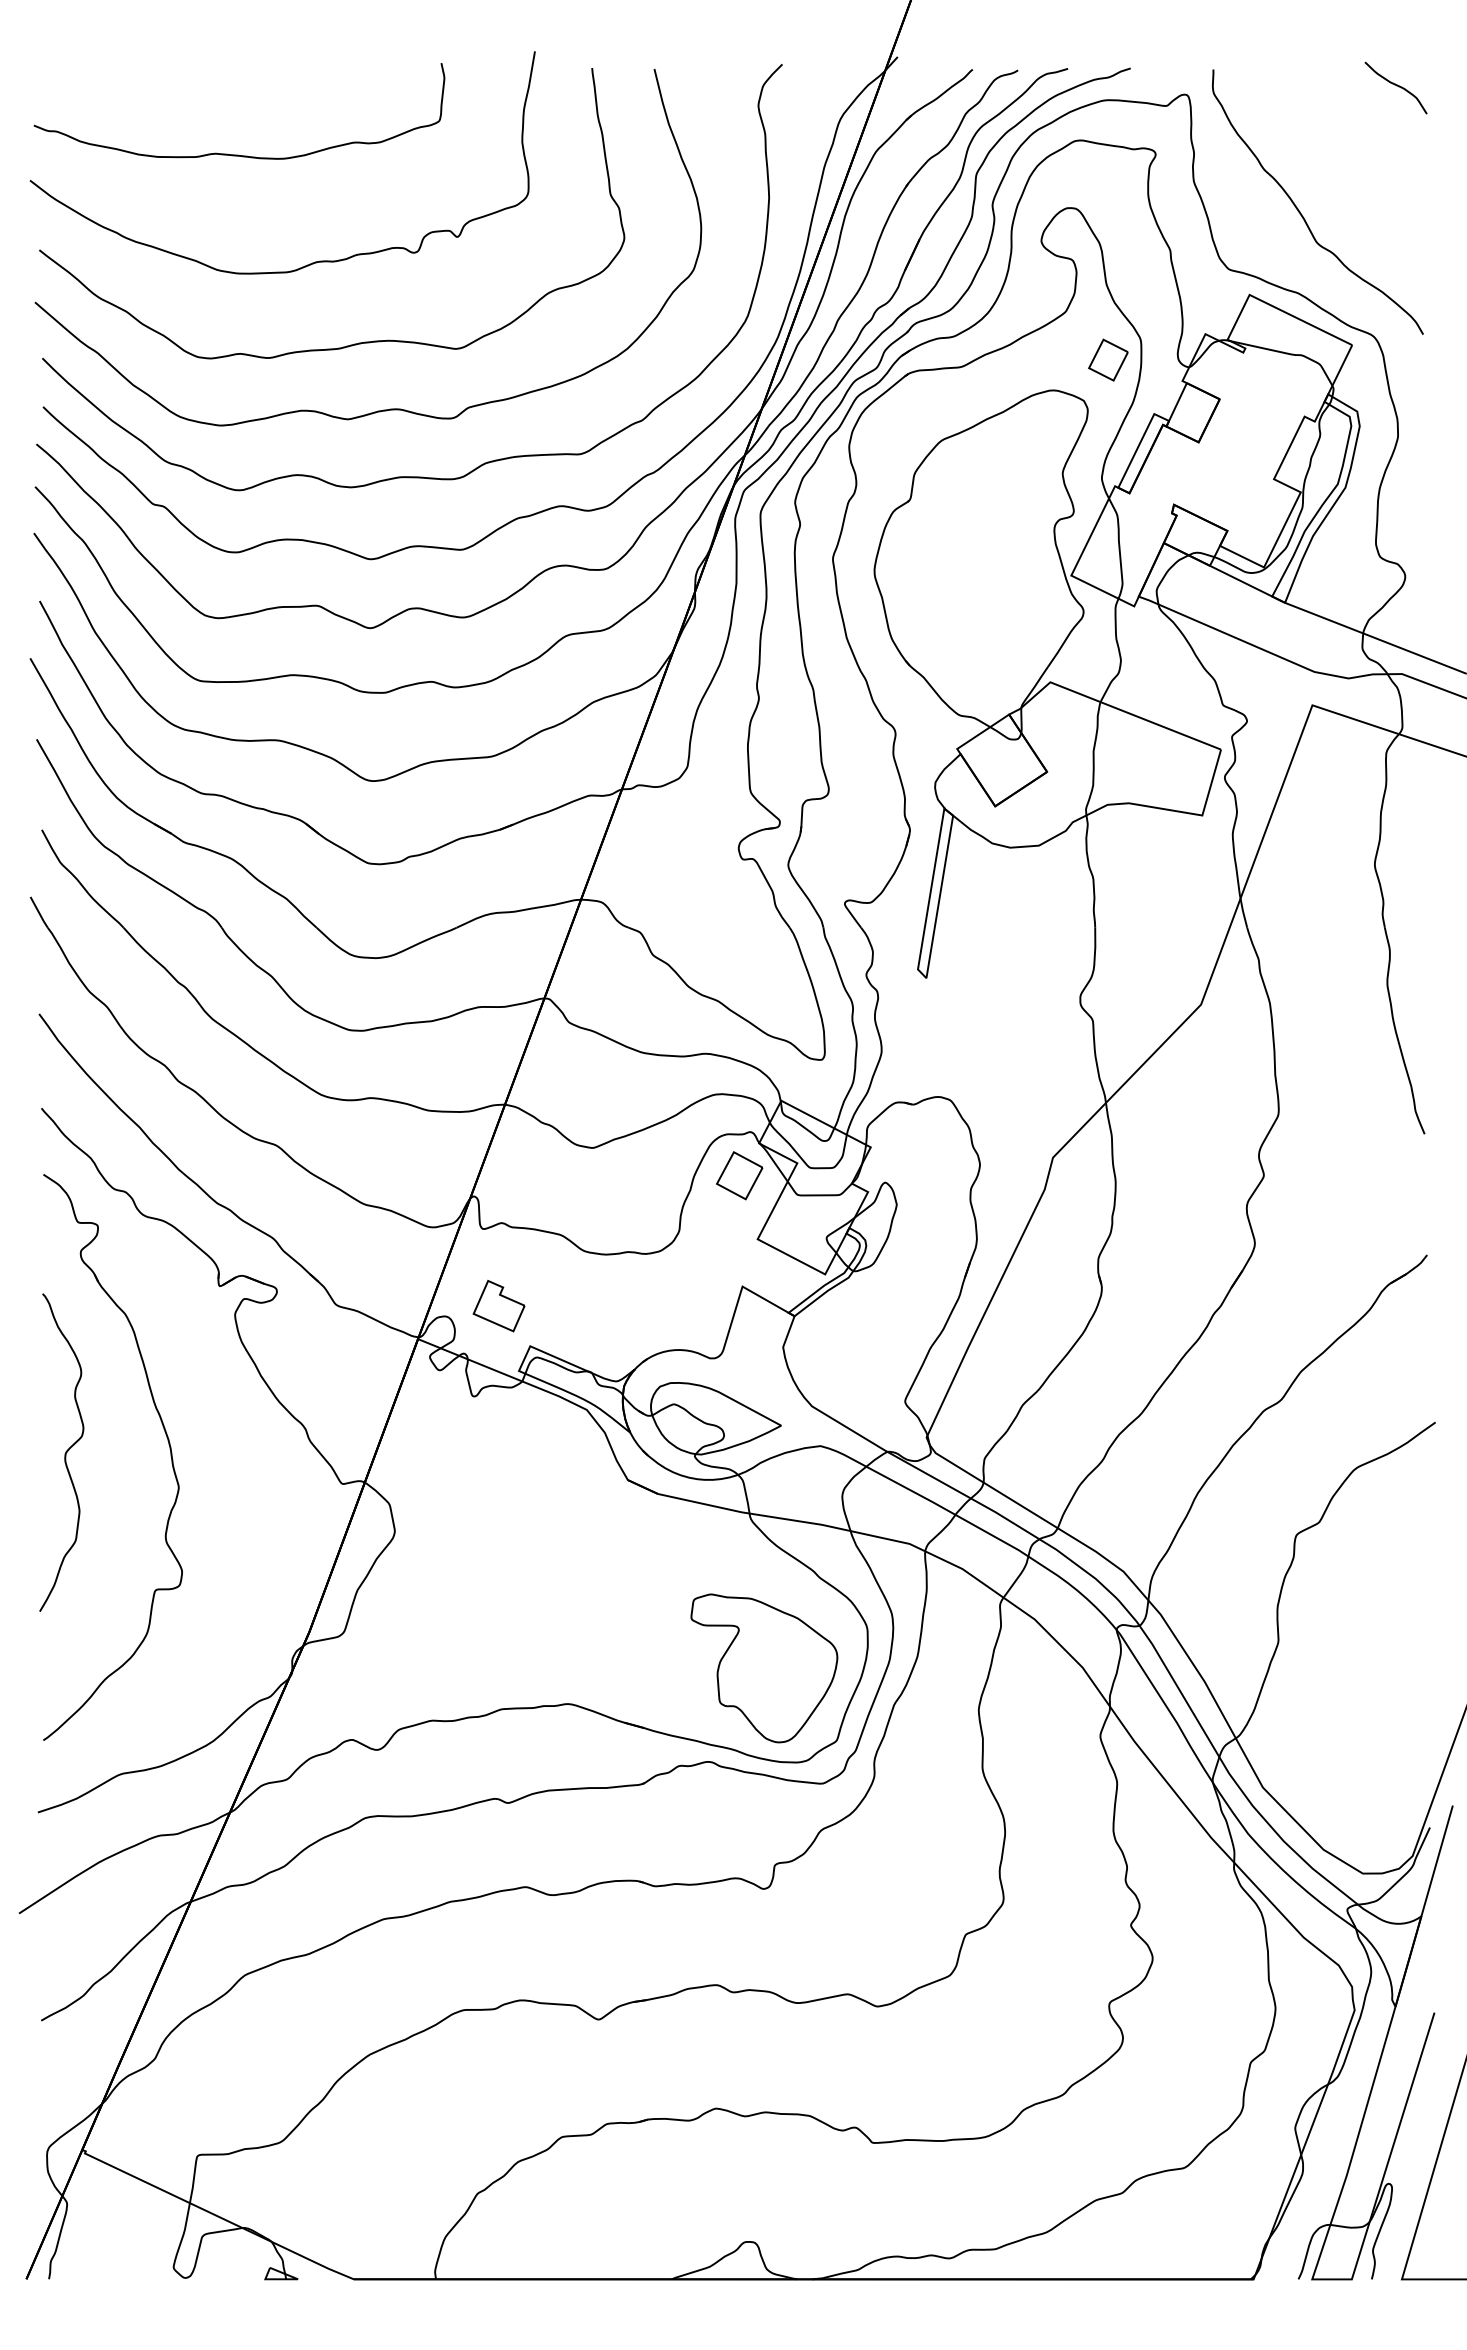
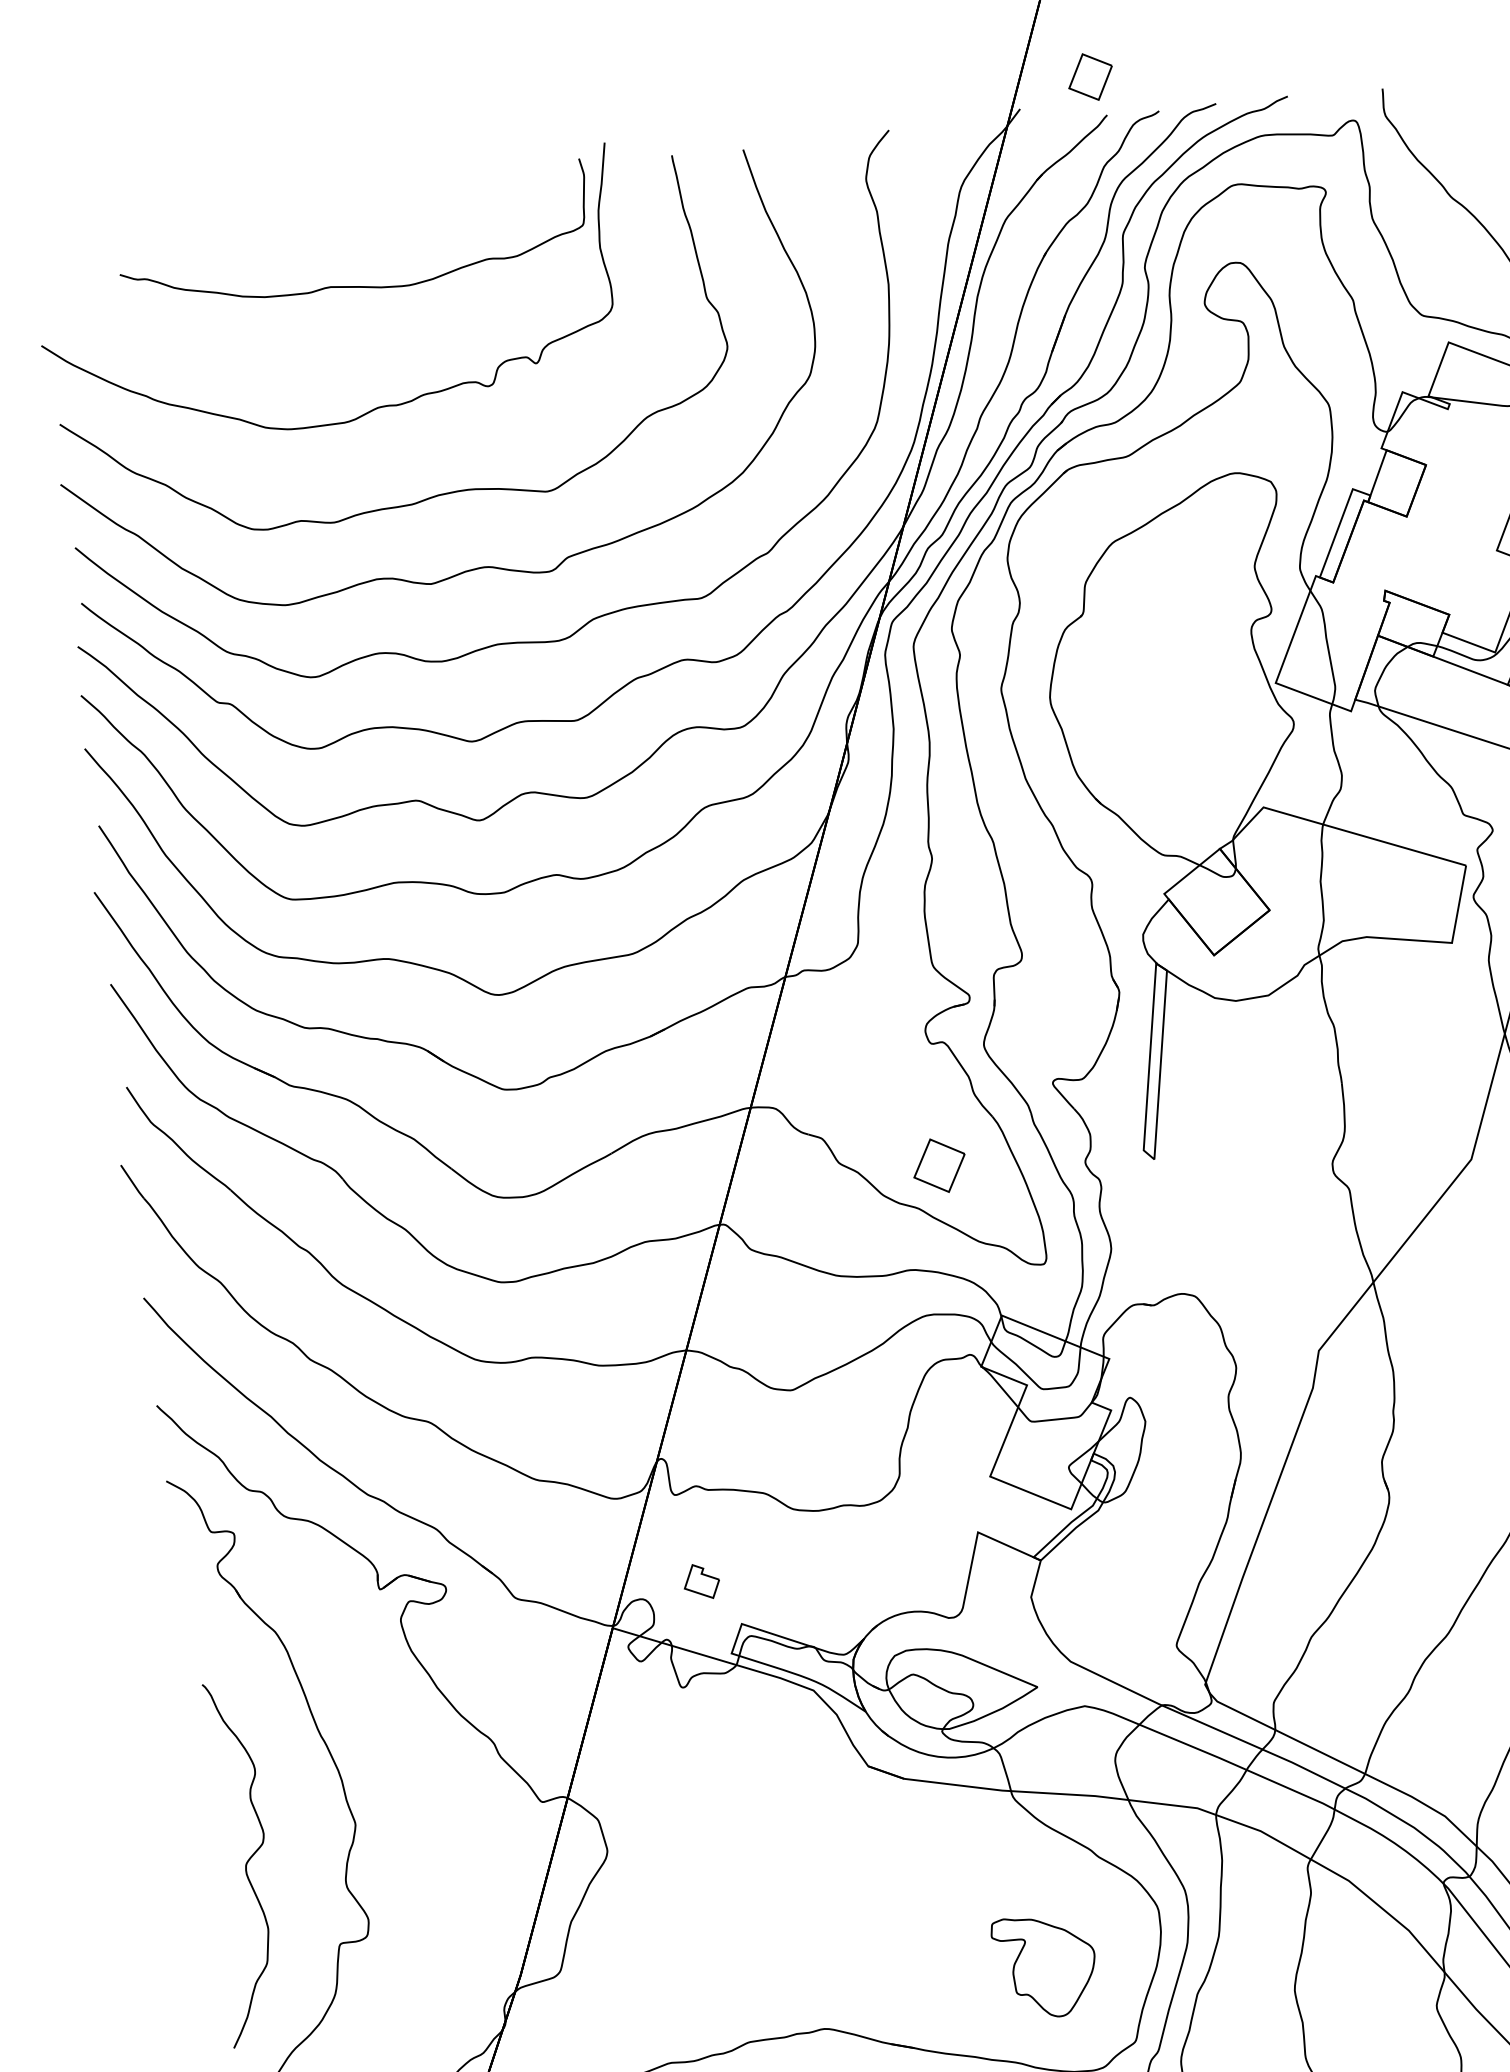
curve: (238, 154) -> (356, 285), moved
part: (1108, 359) -> (1090, 76), moved
part: (739, 1175) -> (939, 1165), moved
part: (498, 1306) -> (701, 1581), size x0.6
curve: (64, 1453) -> (244, 1864), moved
part: (764, 1668) -> (1045, 1966), size x0.6

